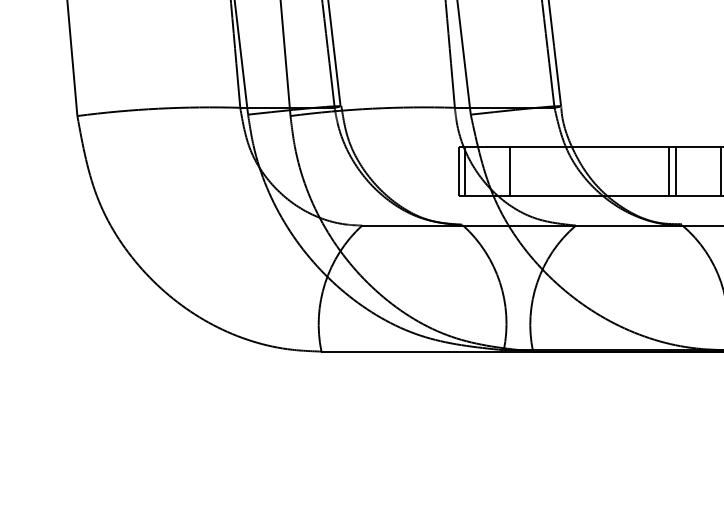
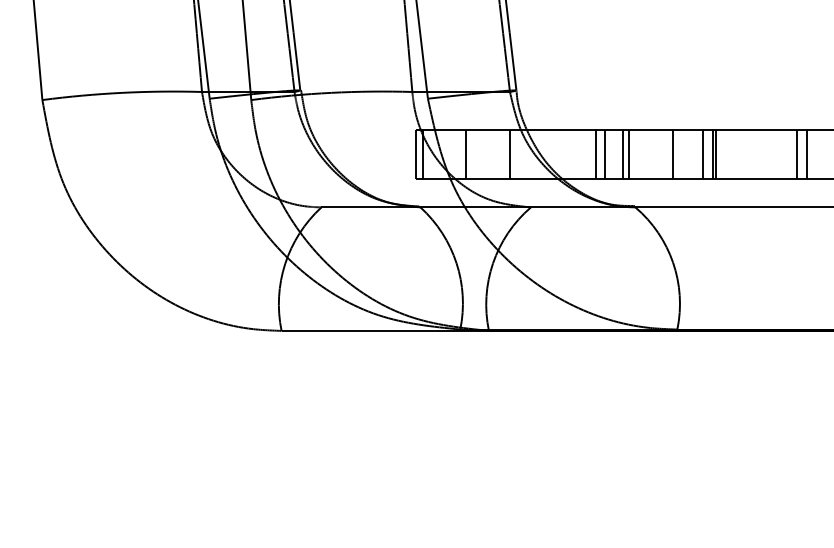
line: (555, 171) -> (510, 154), added
line: (642, 171) -> (596, 154), added
line: (651, 171) -> (605, 154), added

